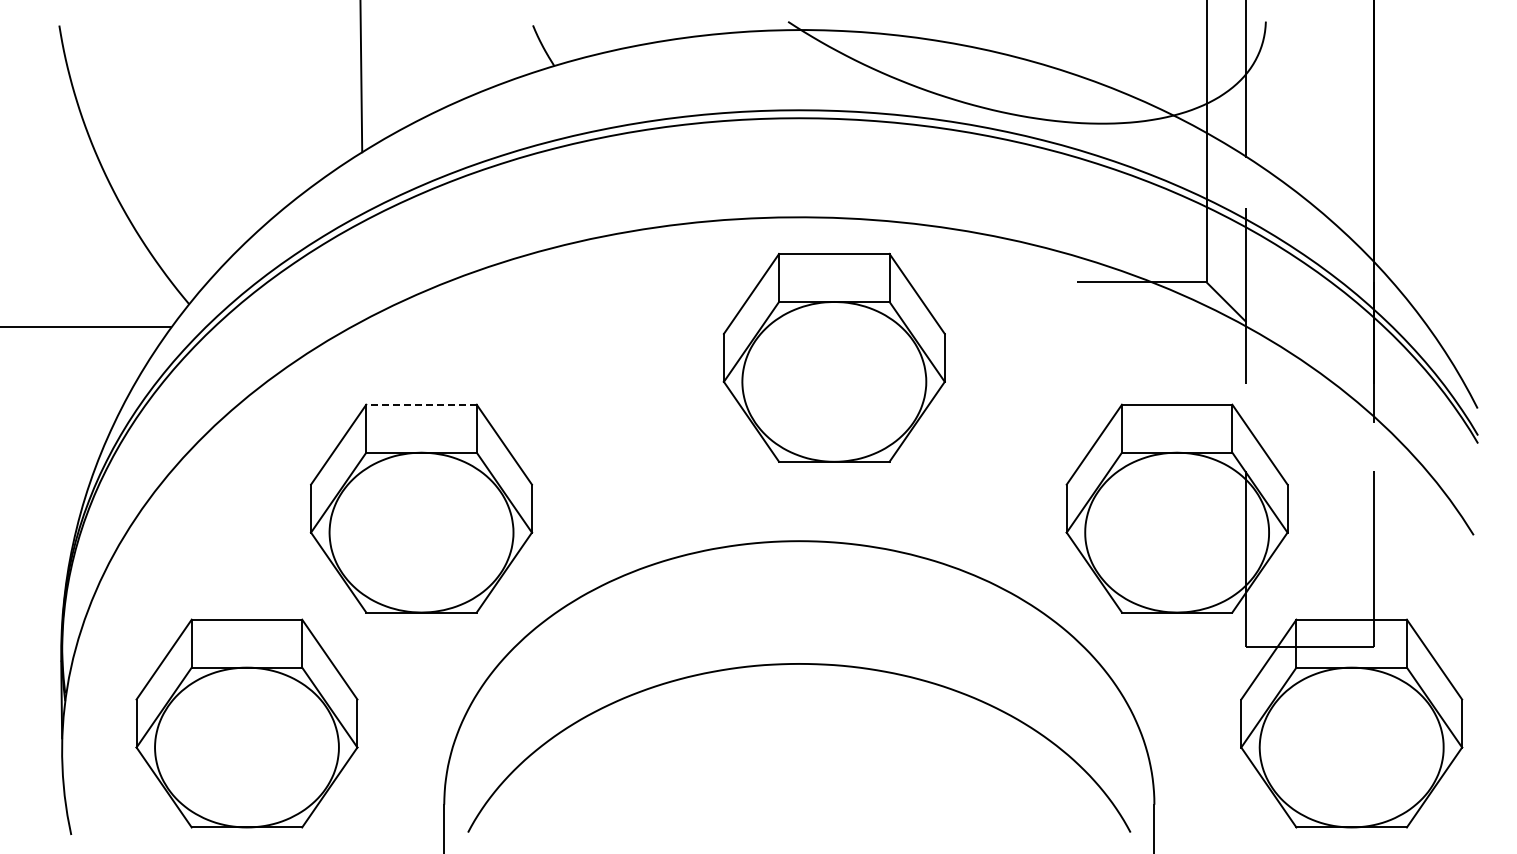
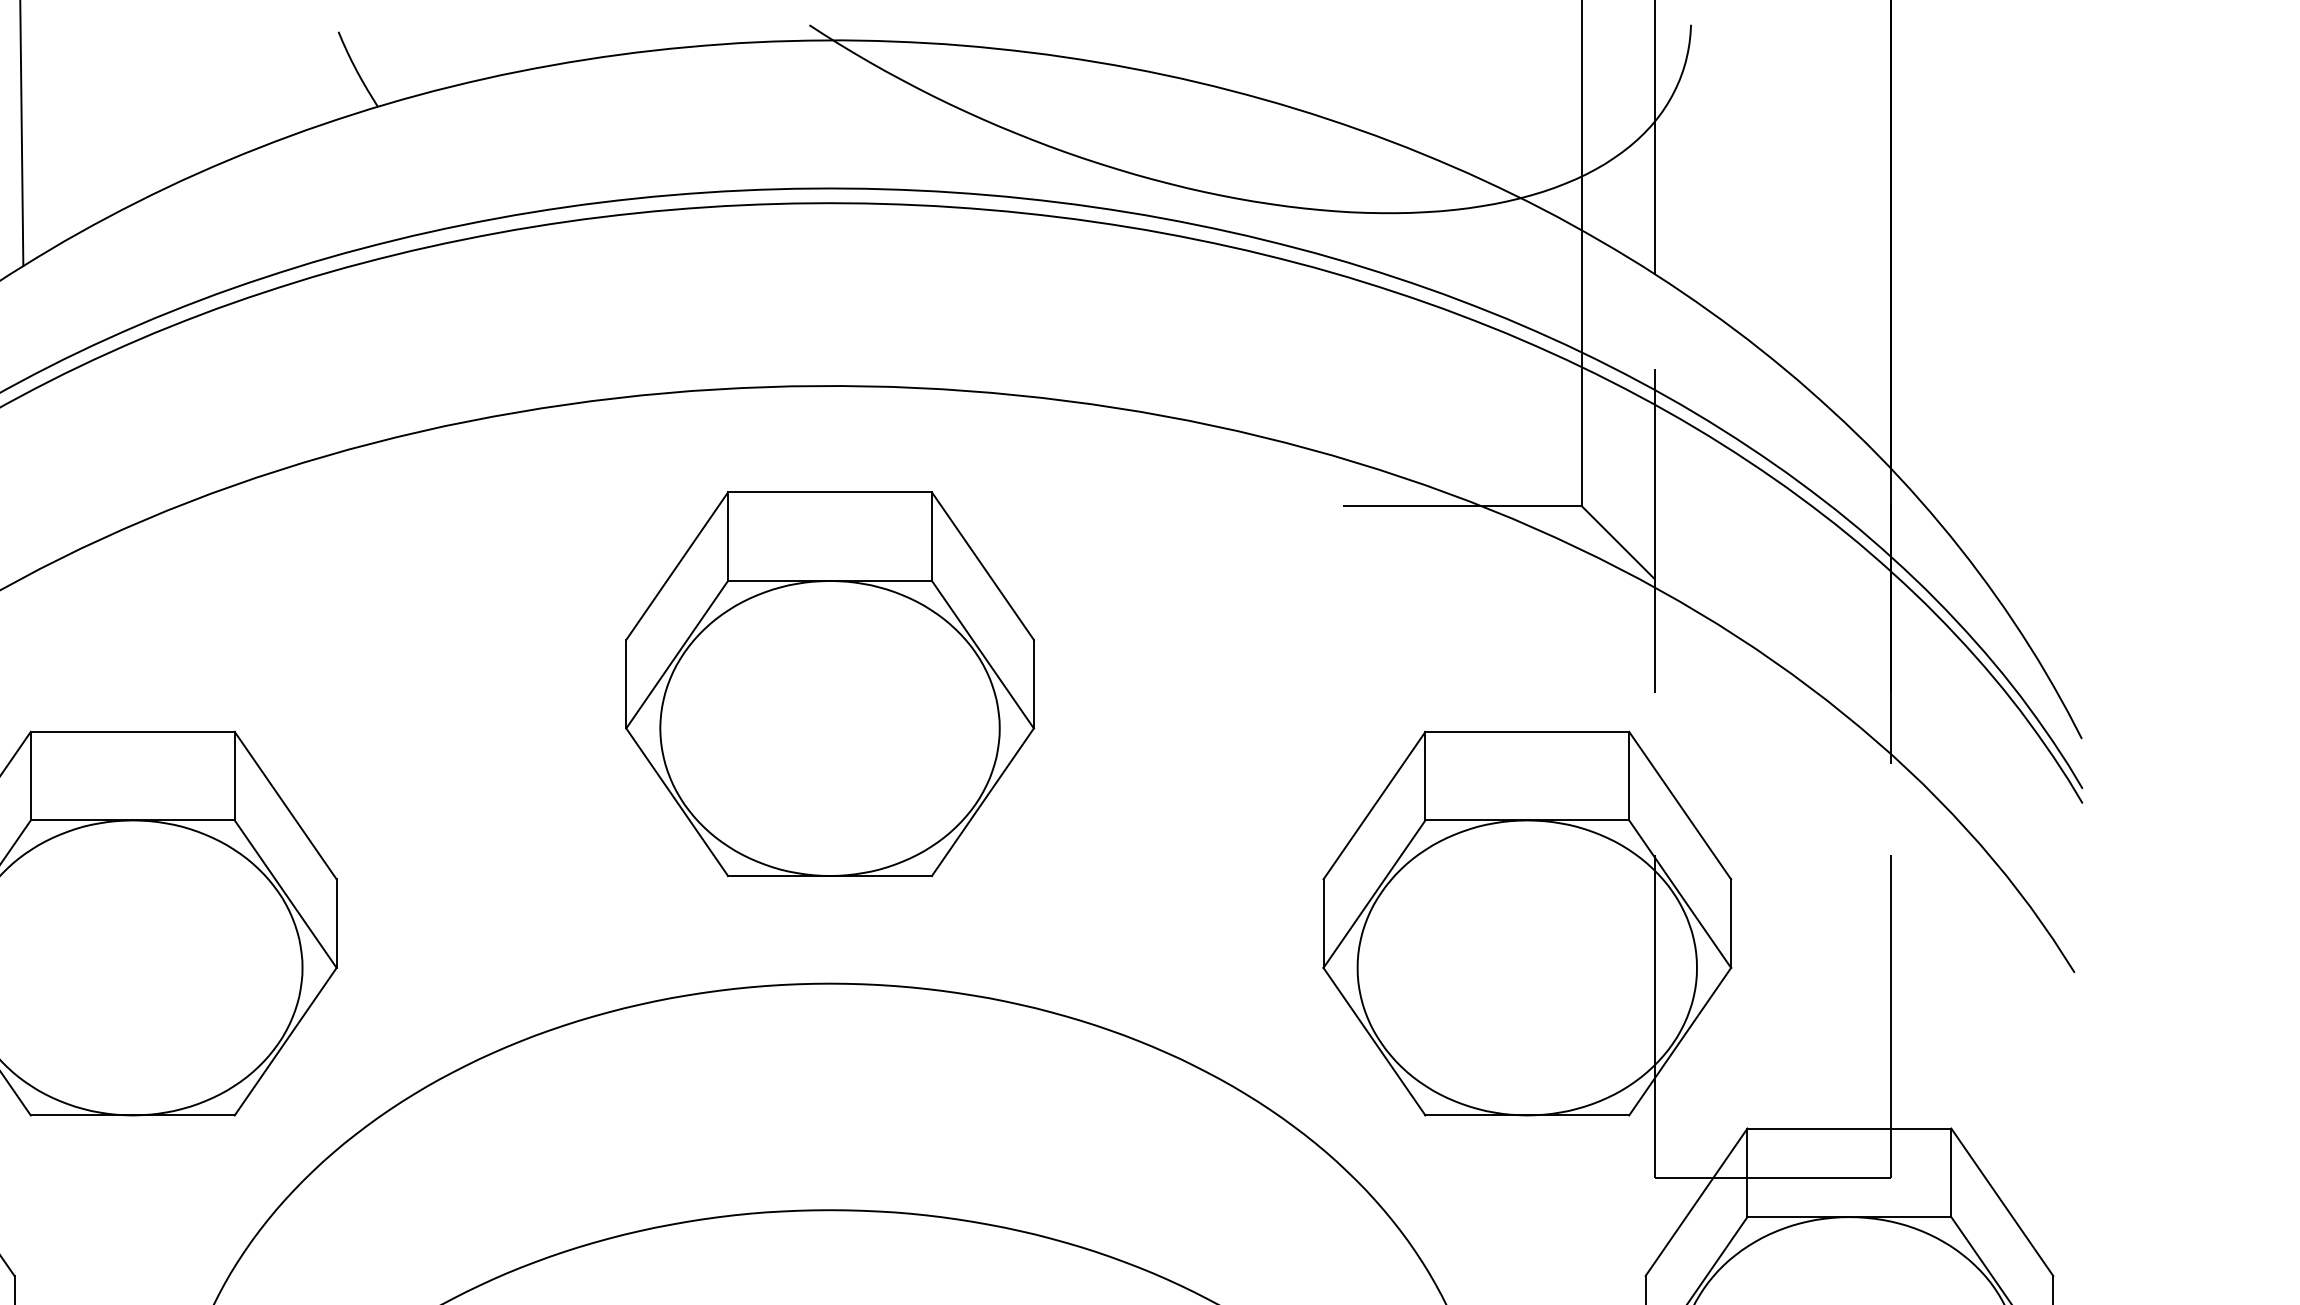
part: (833, 357) -> (828, 683), moved
line: (421, 404) -> (132, 731), dashed -> solid

